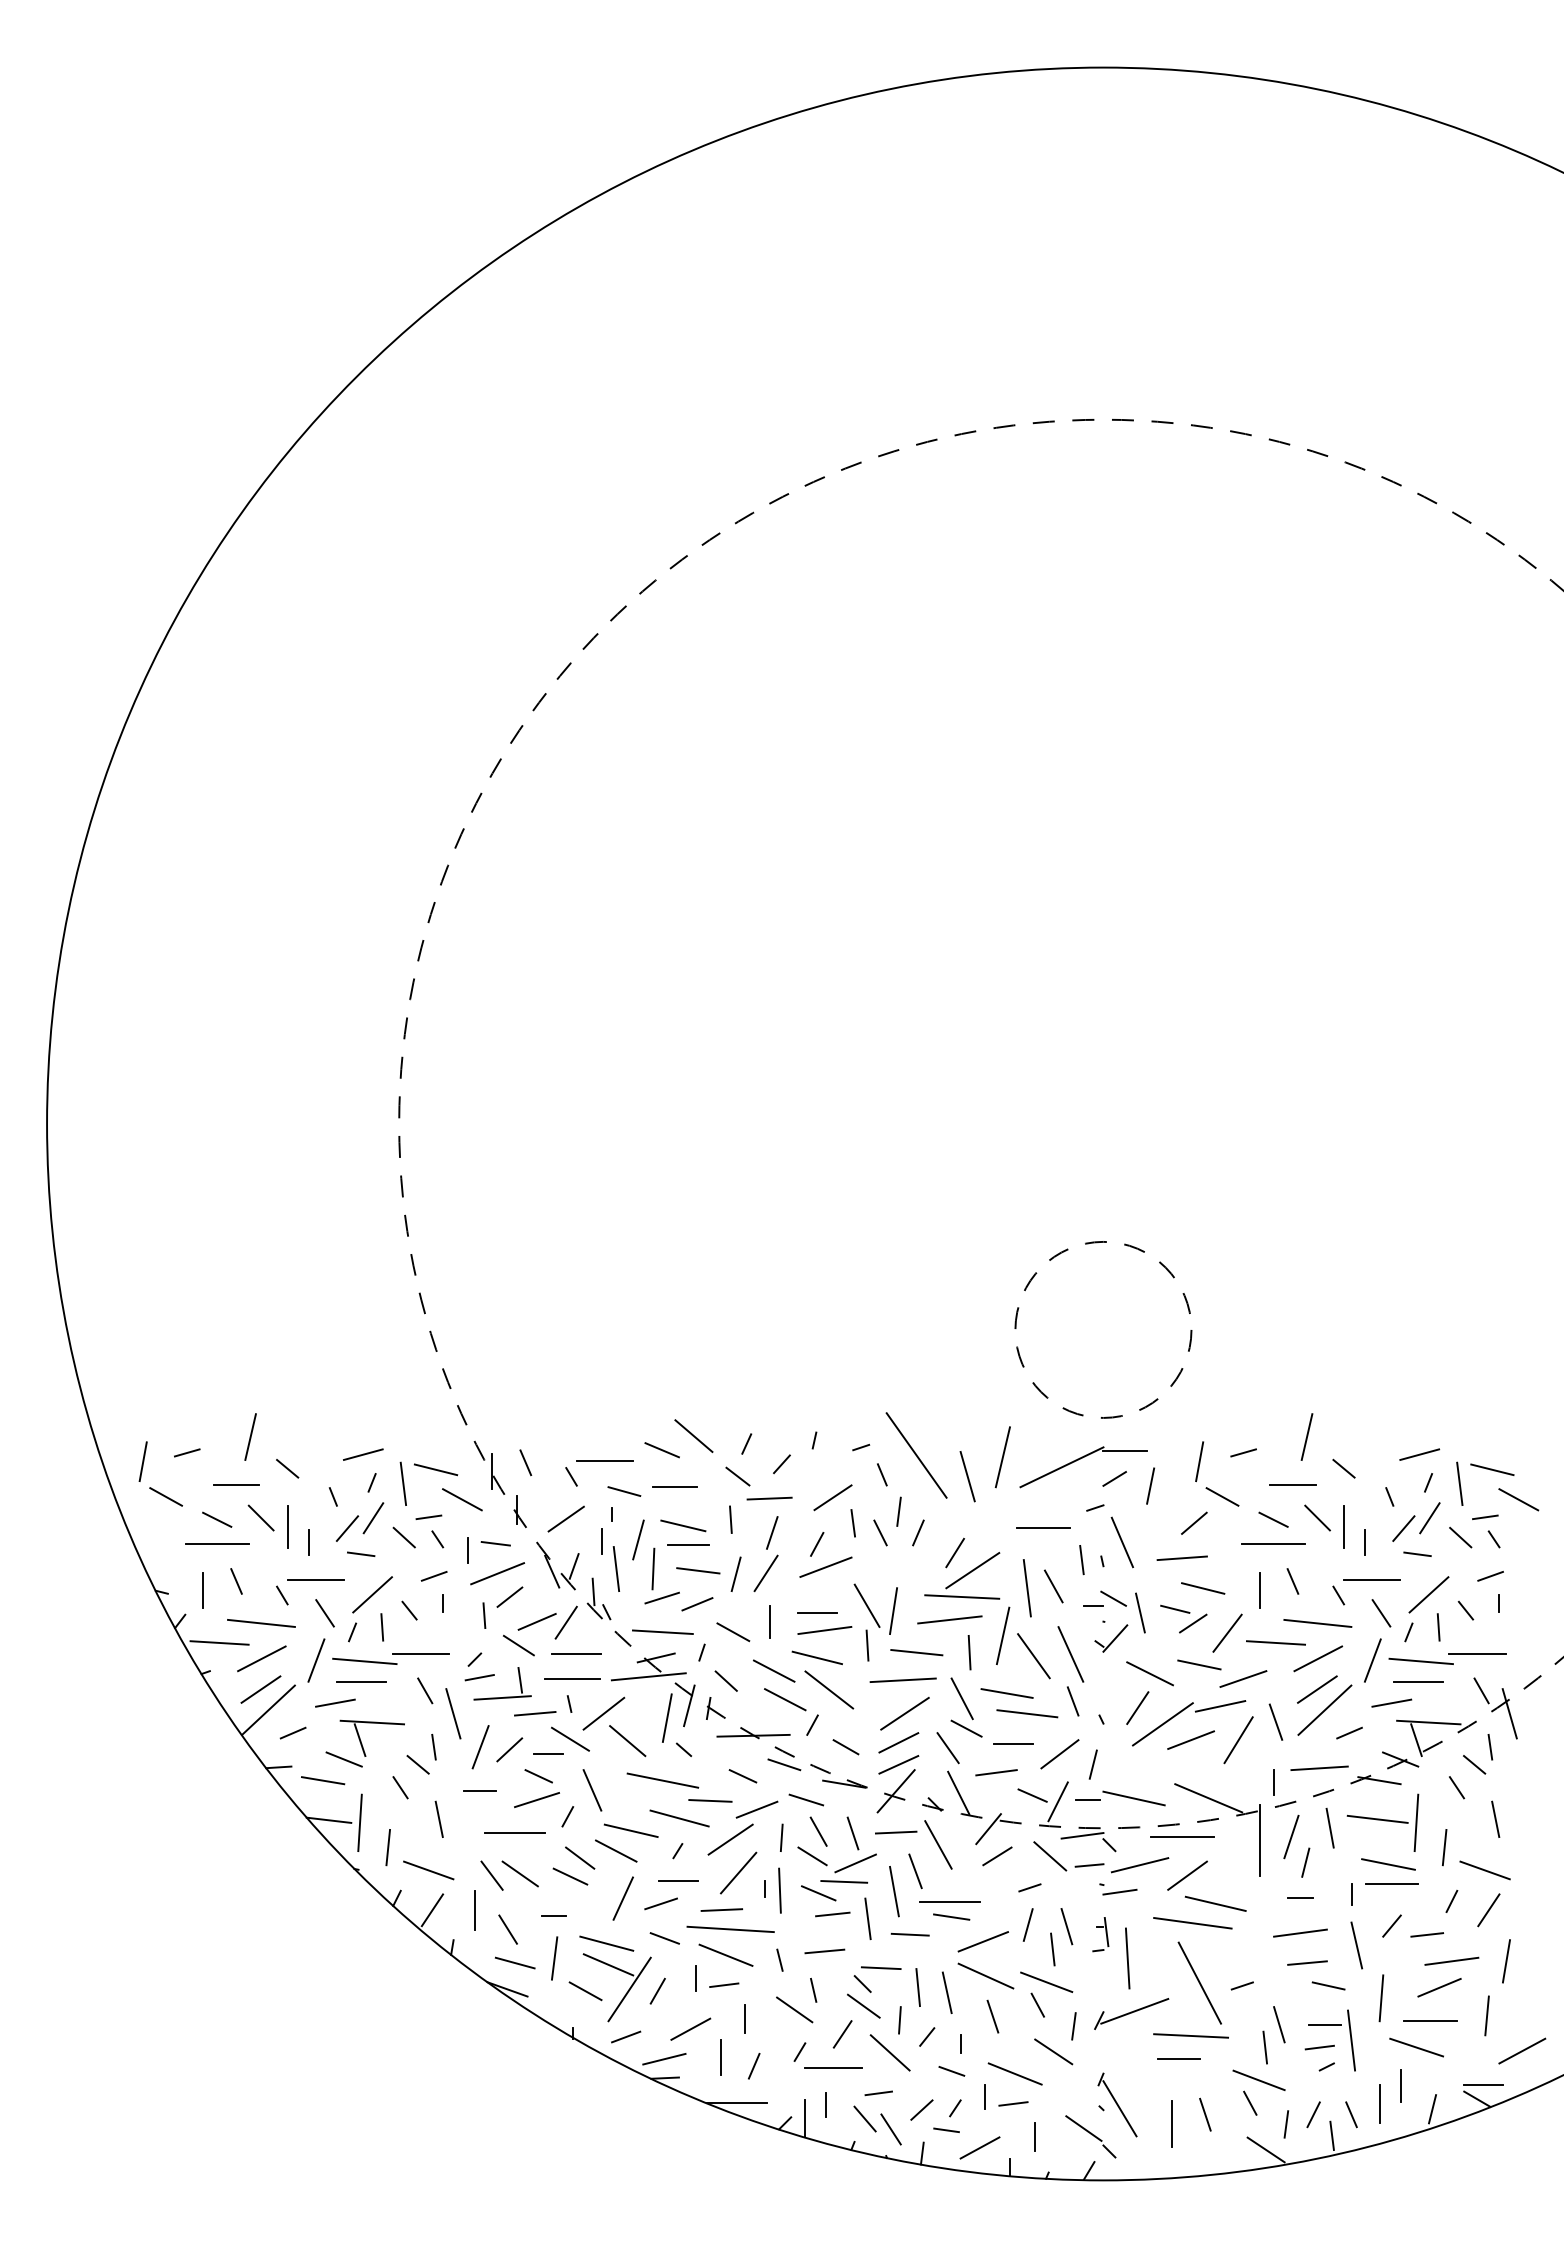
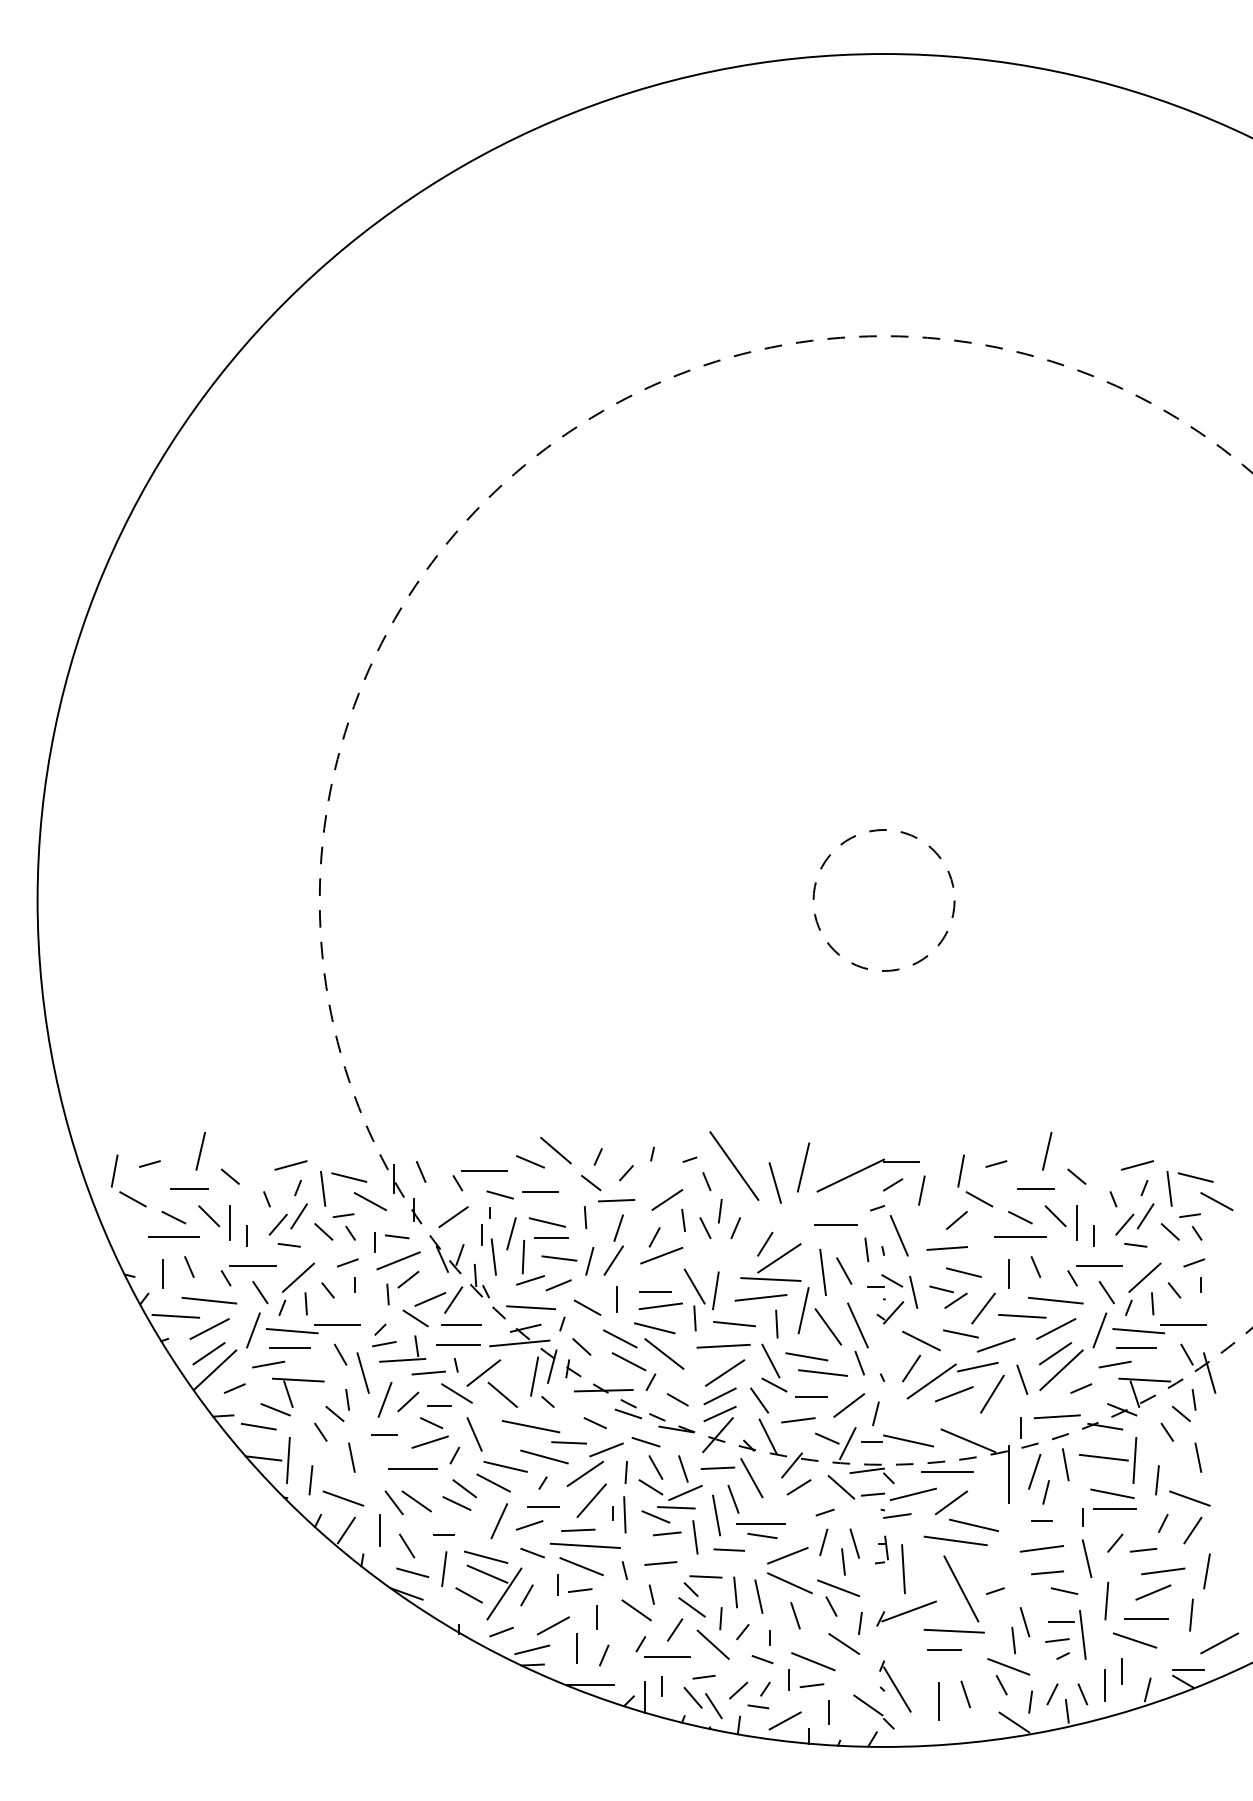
circle: (1102, 1329) -> (883, 900), moved

